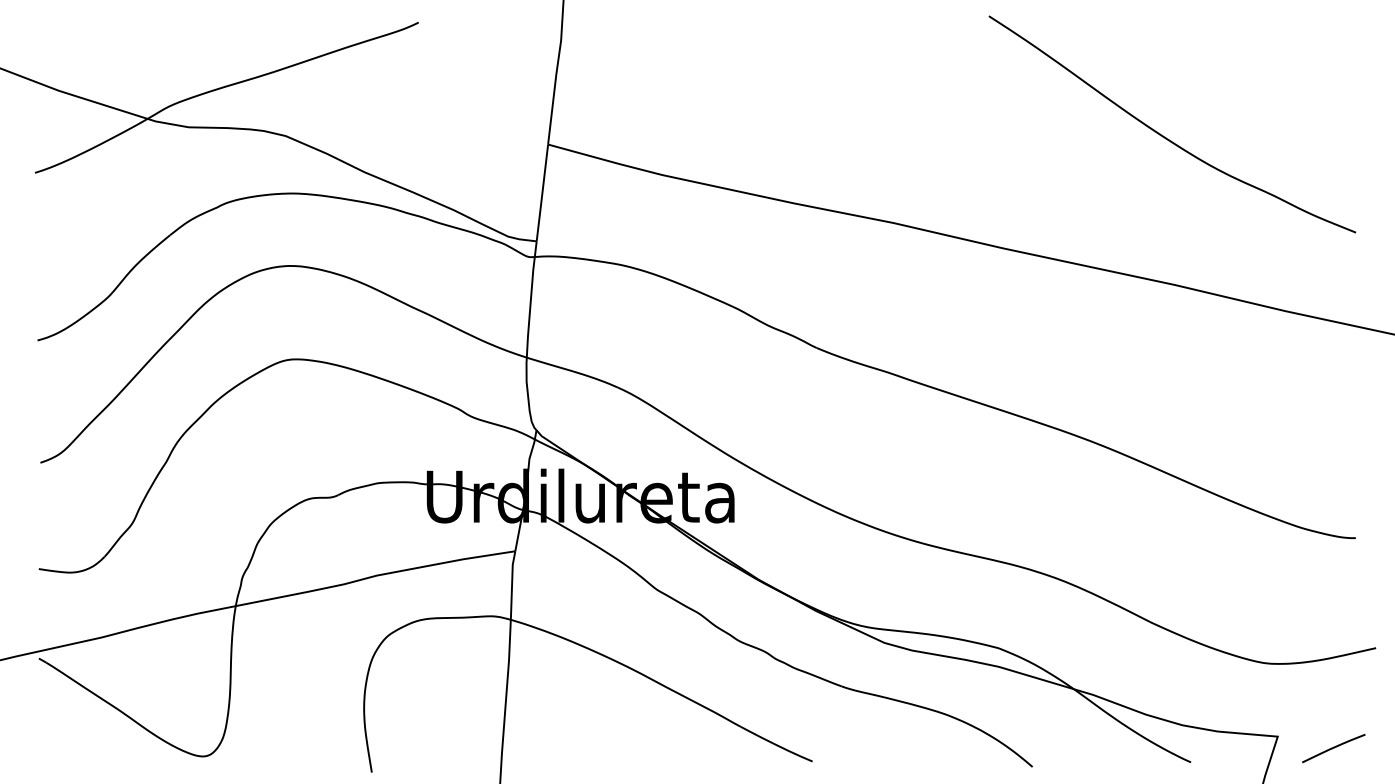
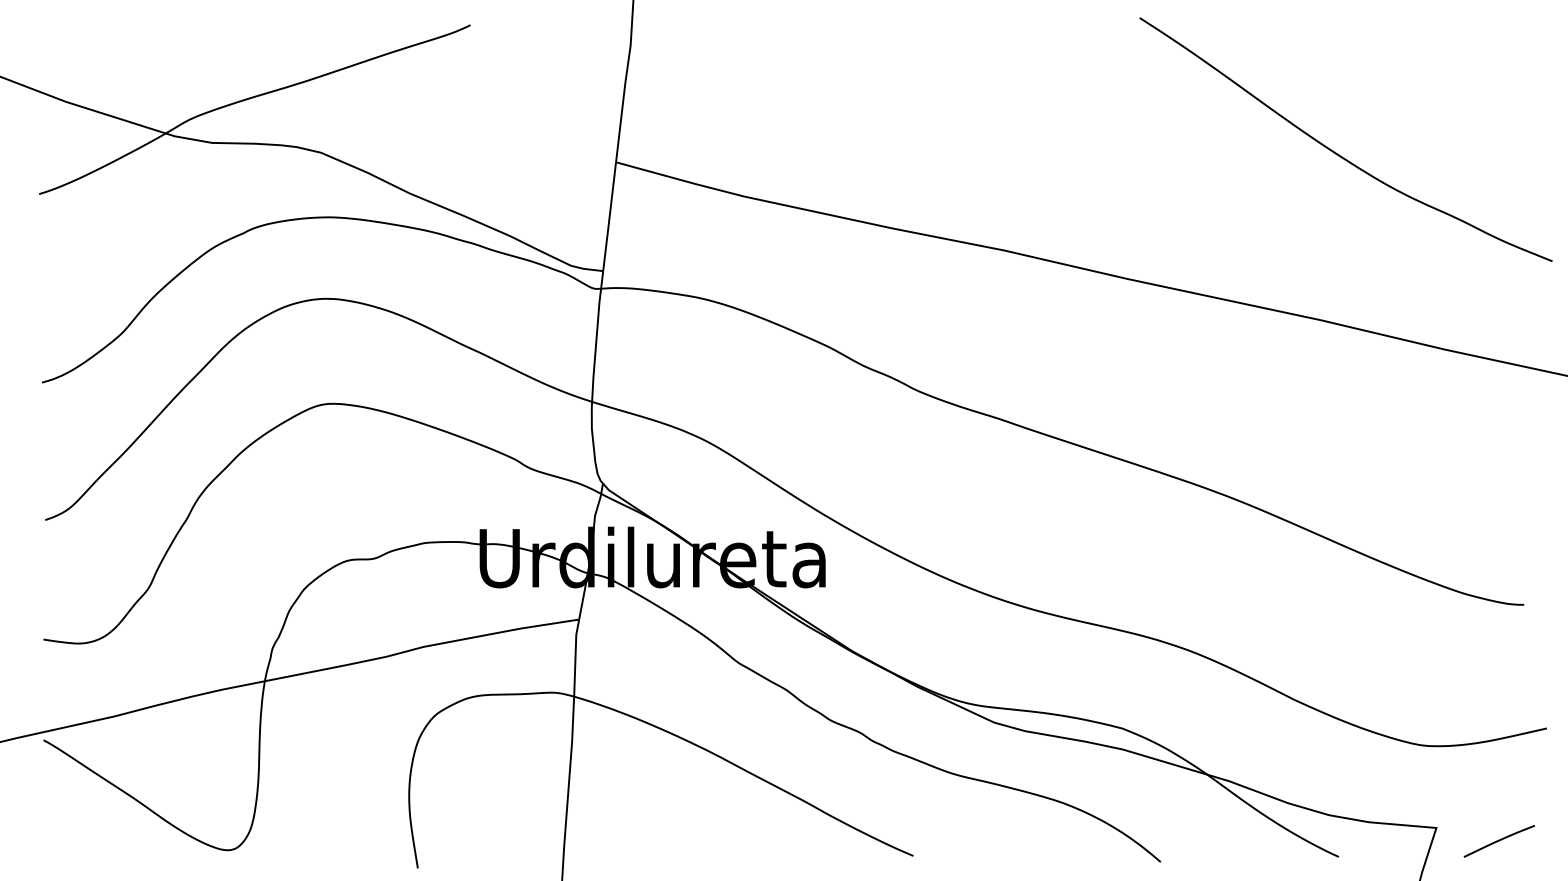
curve: (1163, 135) -> (1336, 152), moved

